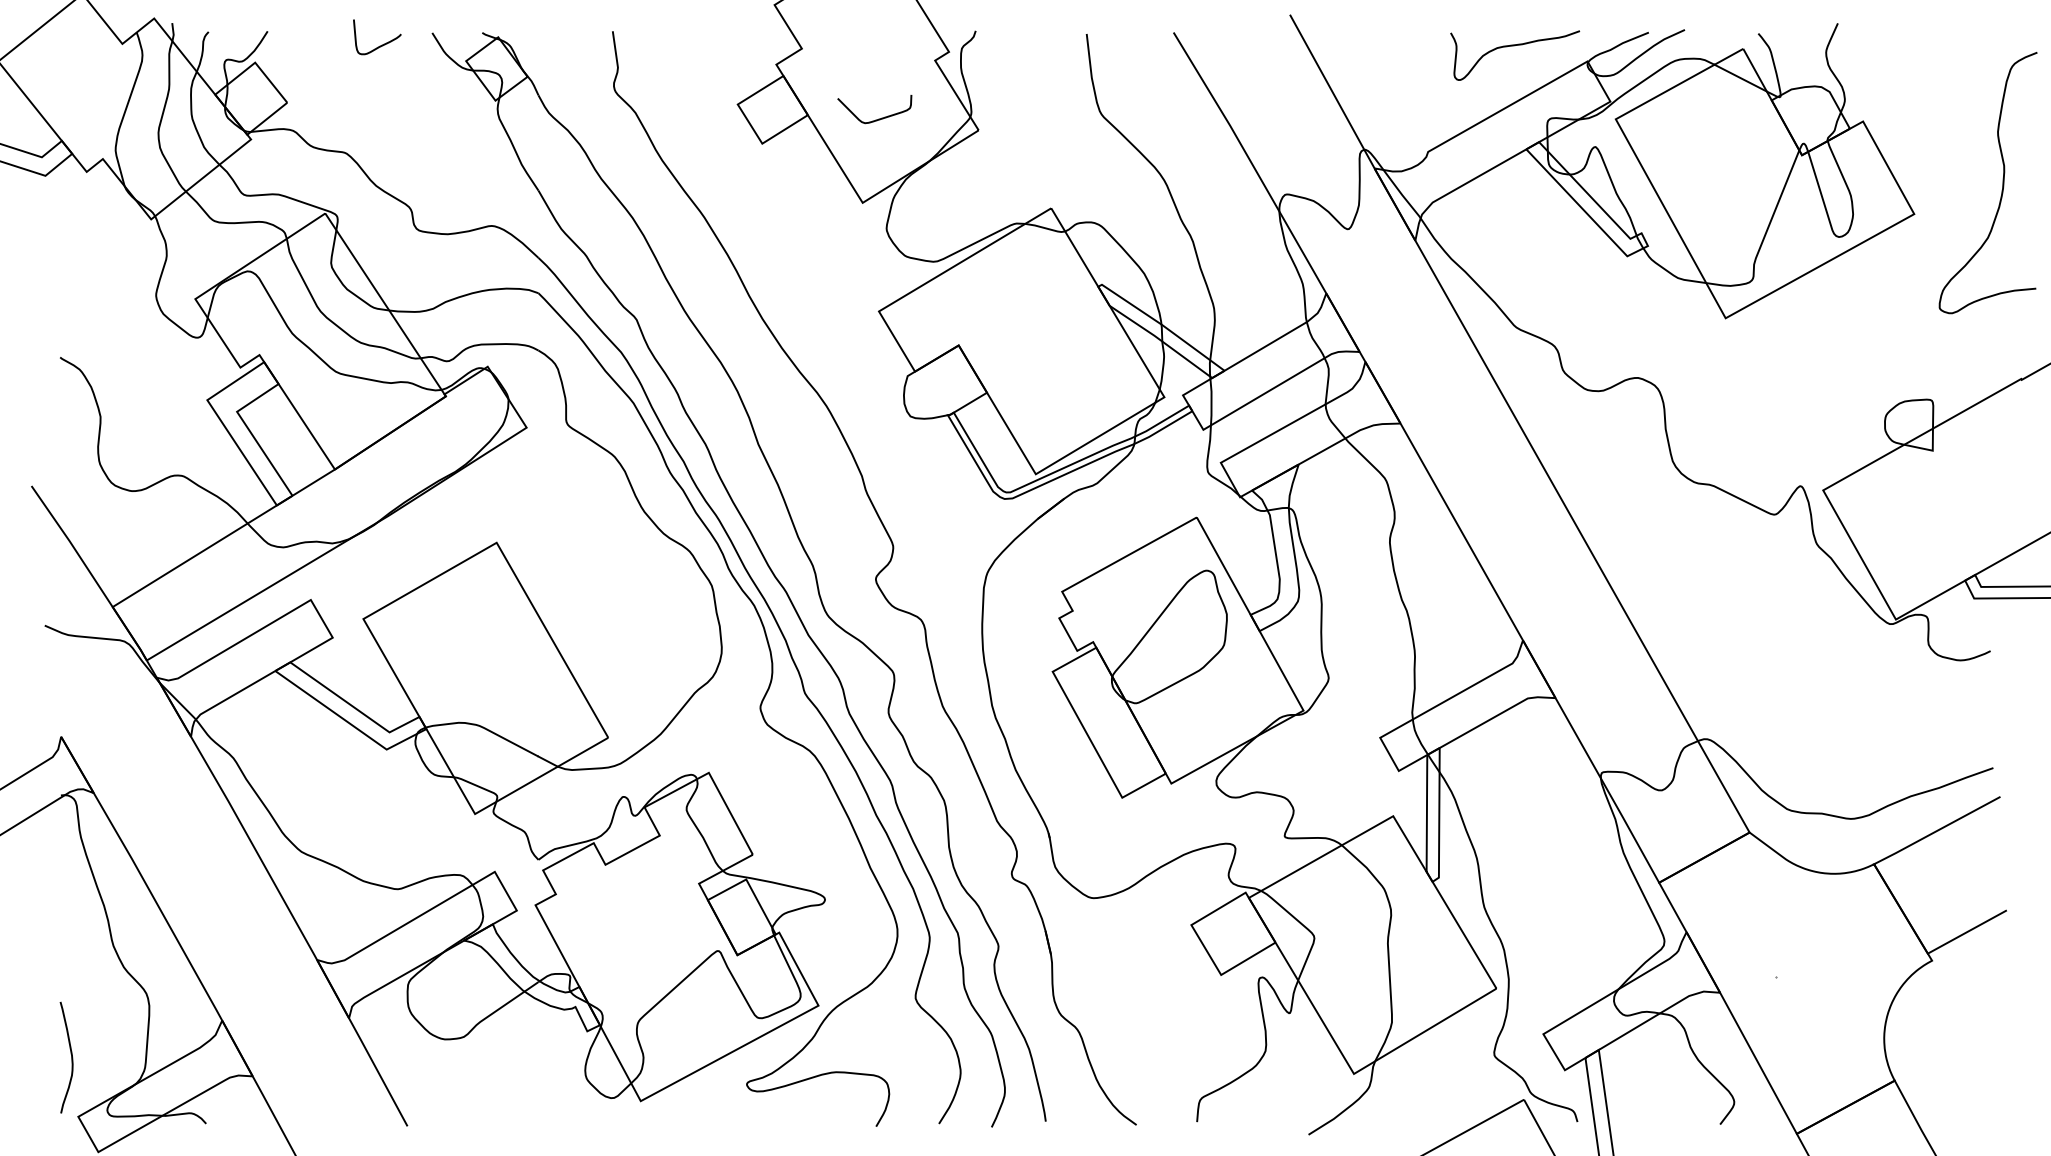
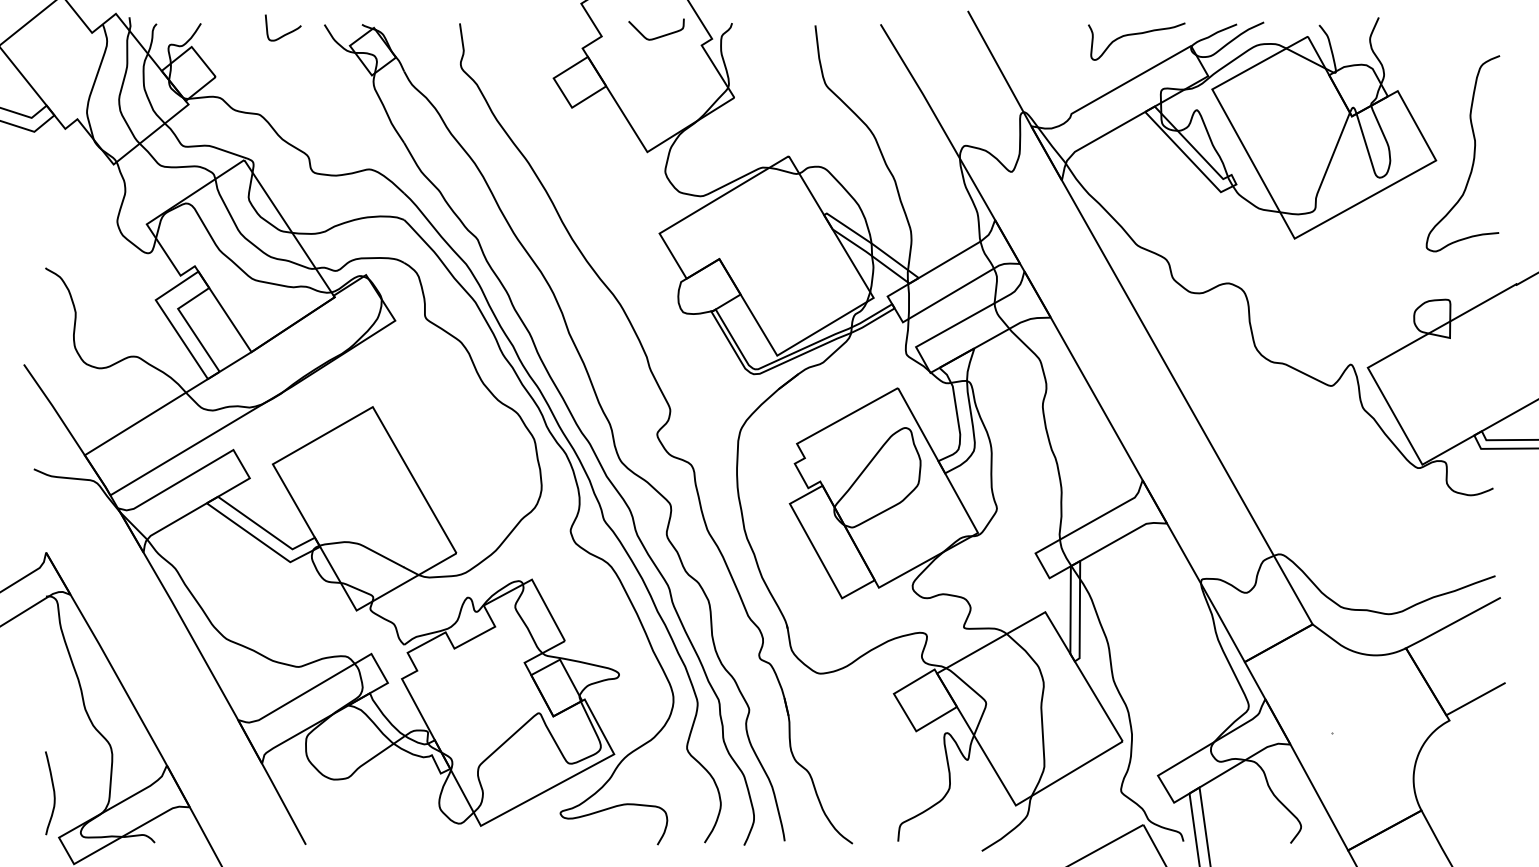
curve: (878, 118) -> (659, 36), moved
curve: (2002, 183) -> (1473, 154), moved

